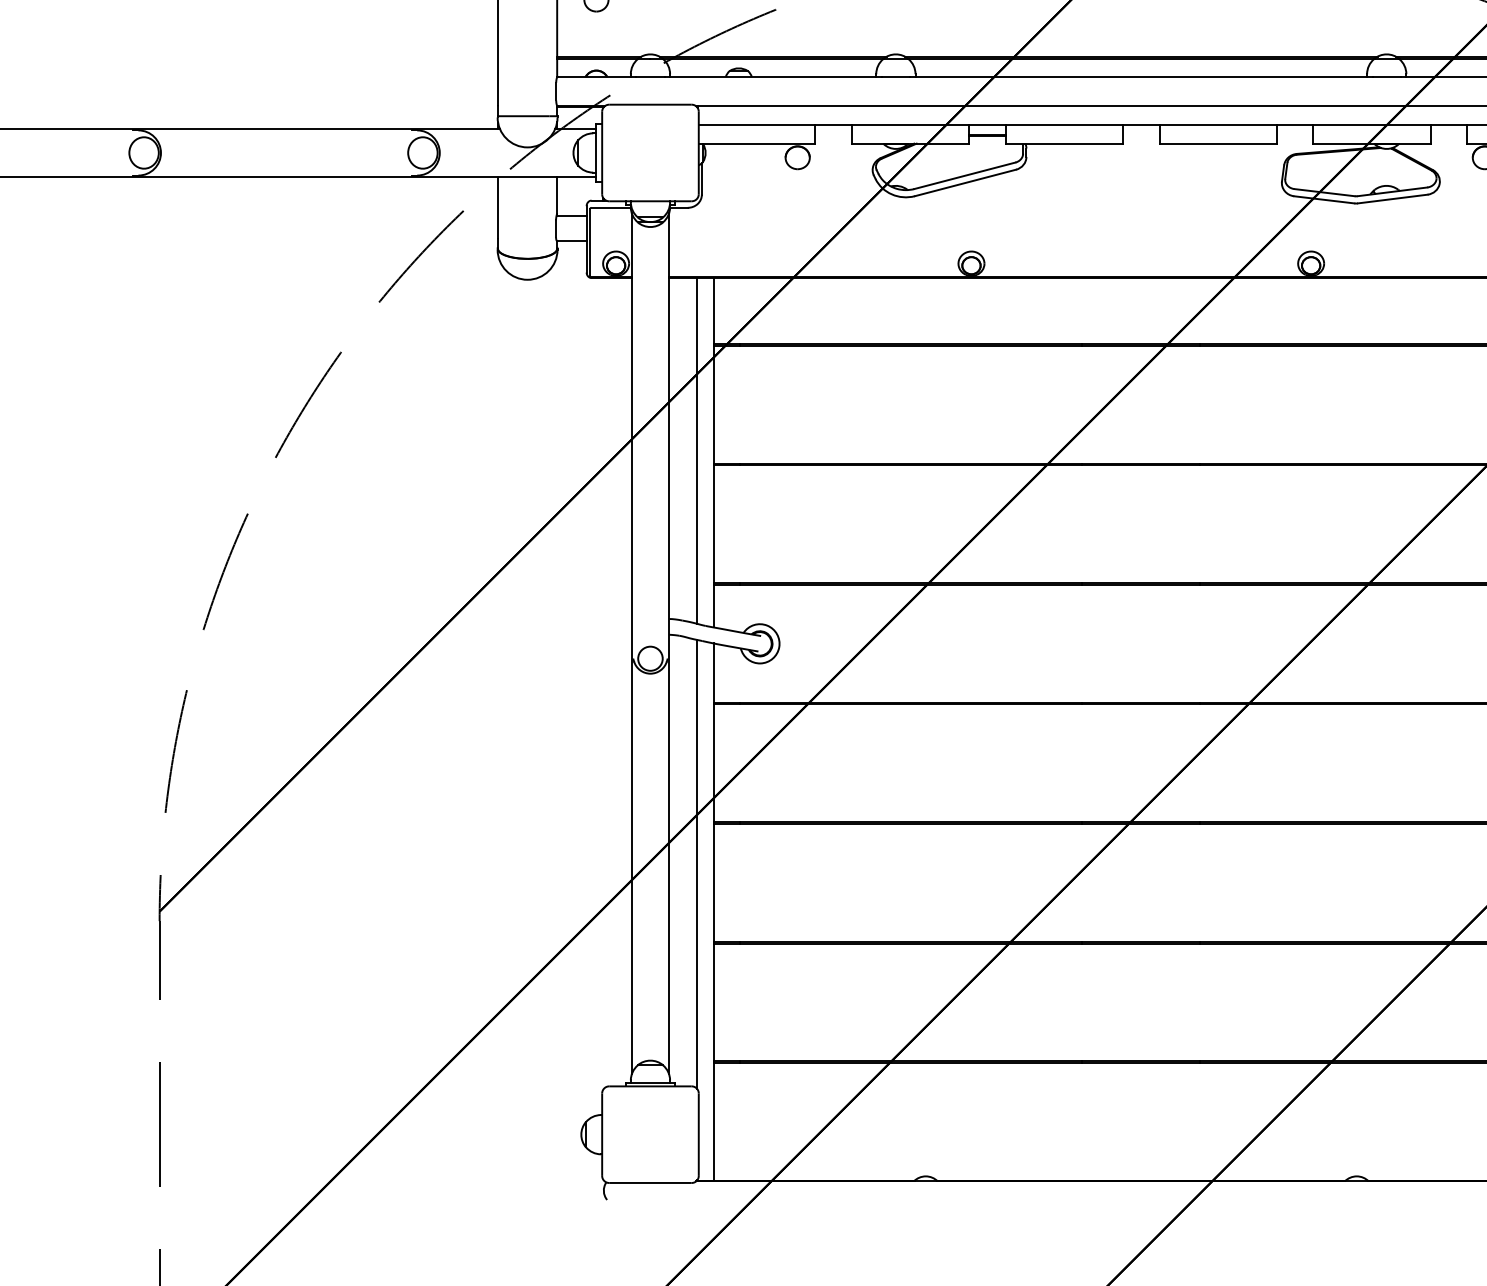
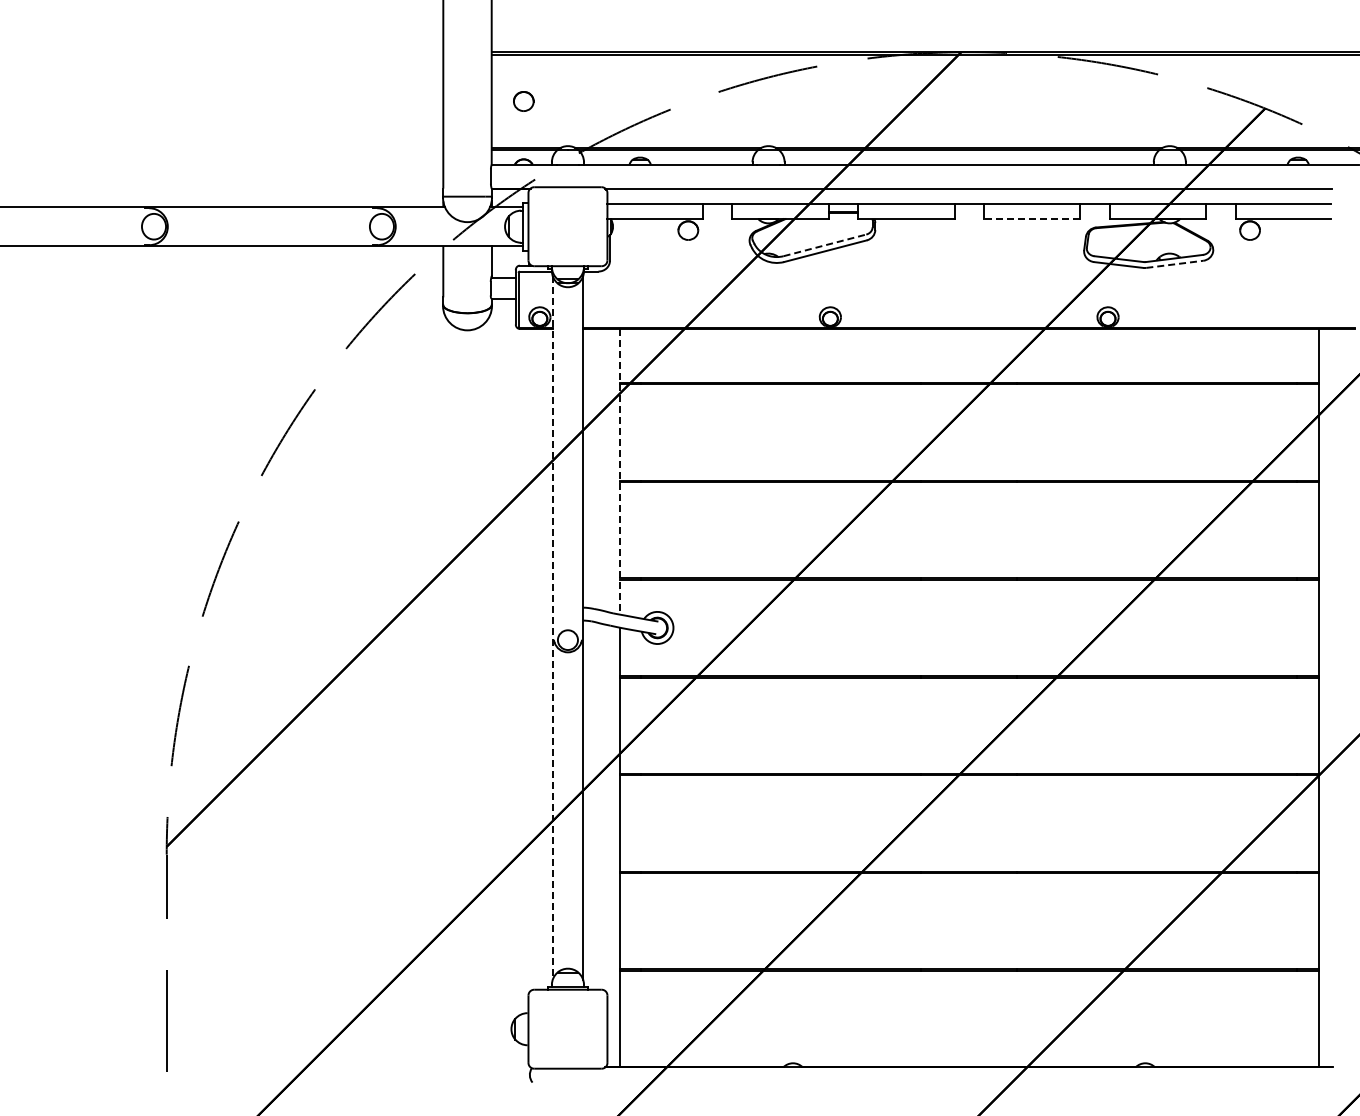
line: (1217, 144) -> (1031, 219), solid -> dashed
line: (964, 175) -> (824, 245), solid -> dashed
line: (1392, 199) -> (1174, 264), solid -> dashed
line: (697, 449) -> (606, 469), removed
line: (713, 452) -> (619, 471), solid -> dashed
line: (631, 643) -> (552, 627), solid -> dashed
line: (697, 863) -> (606, 807), removed

